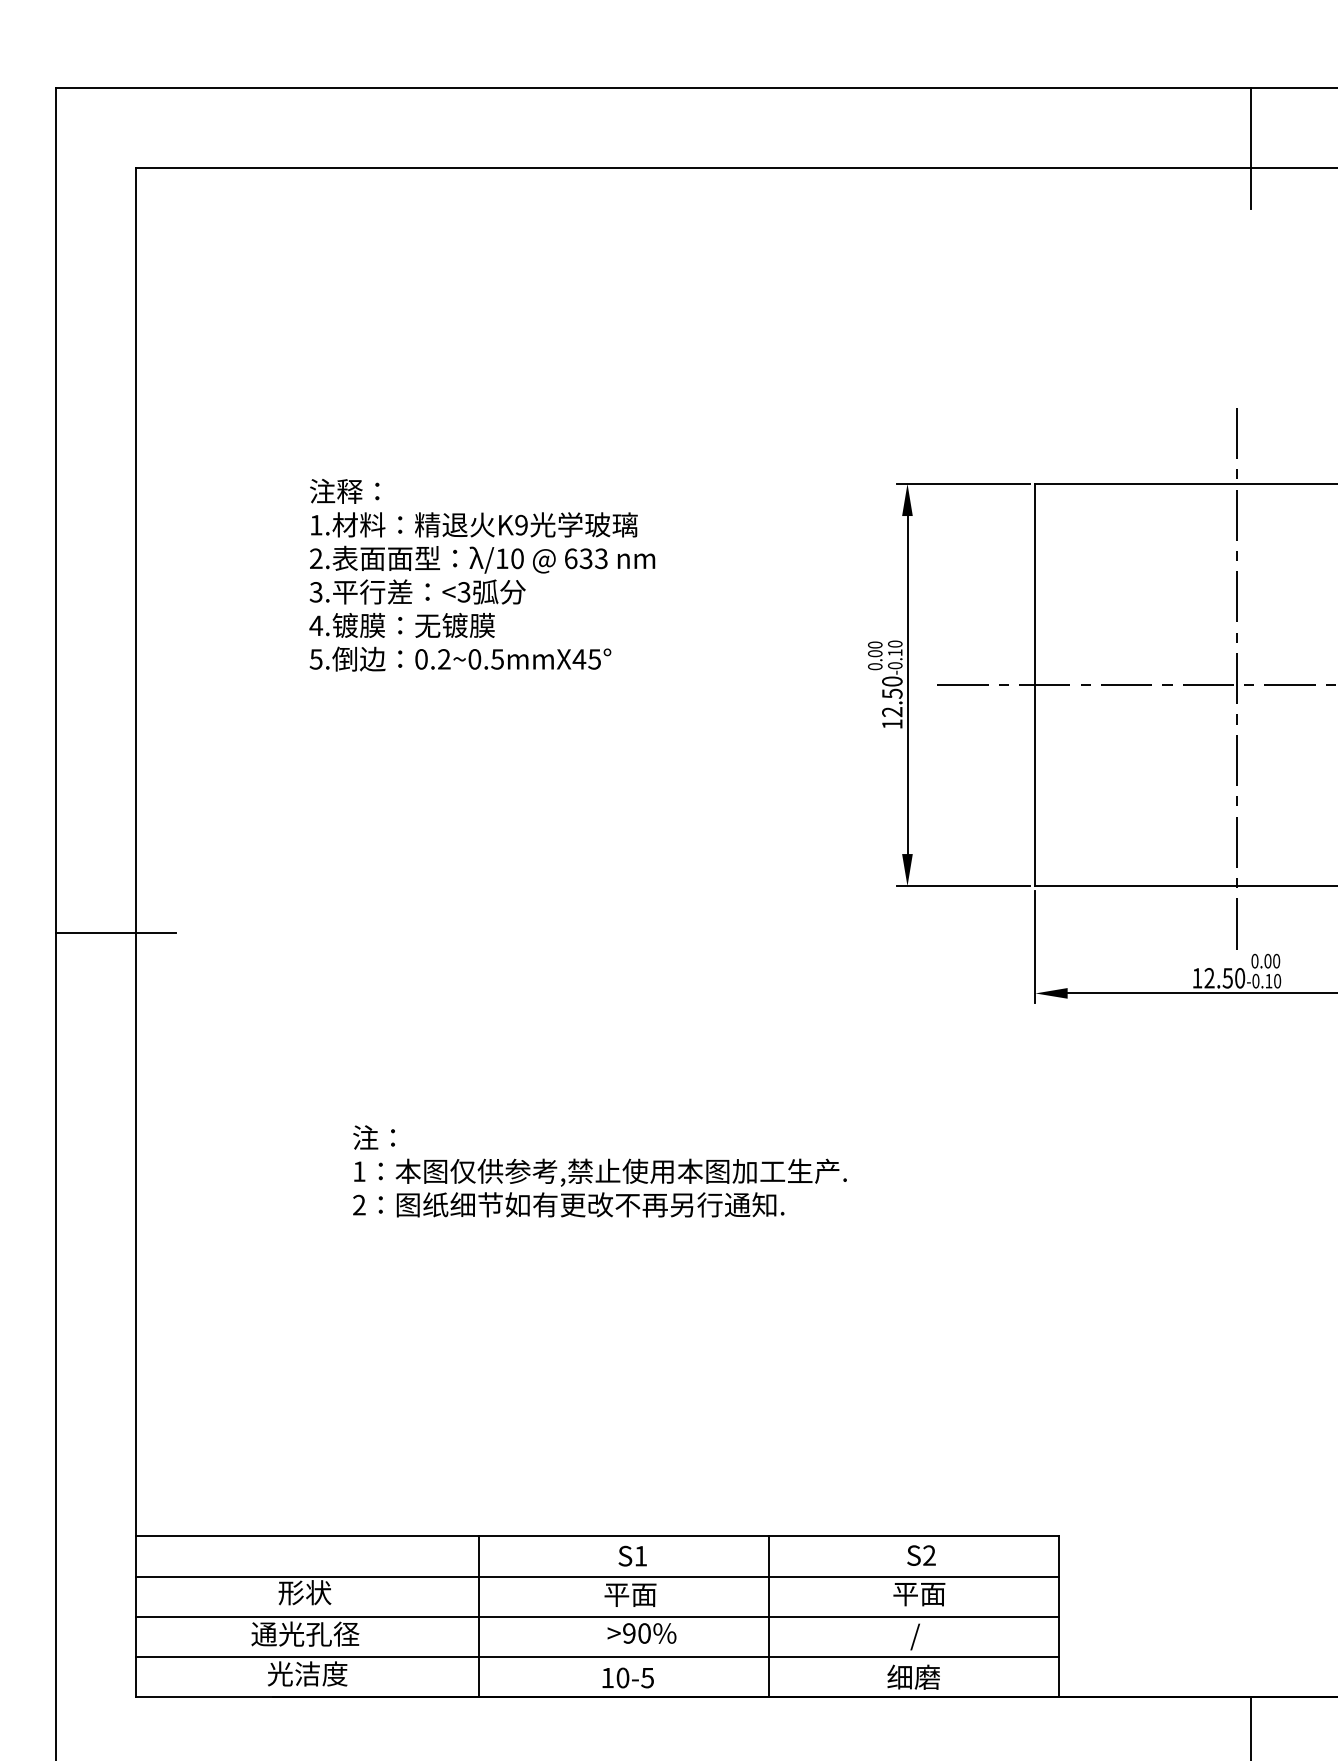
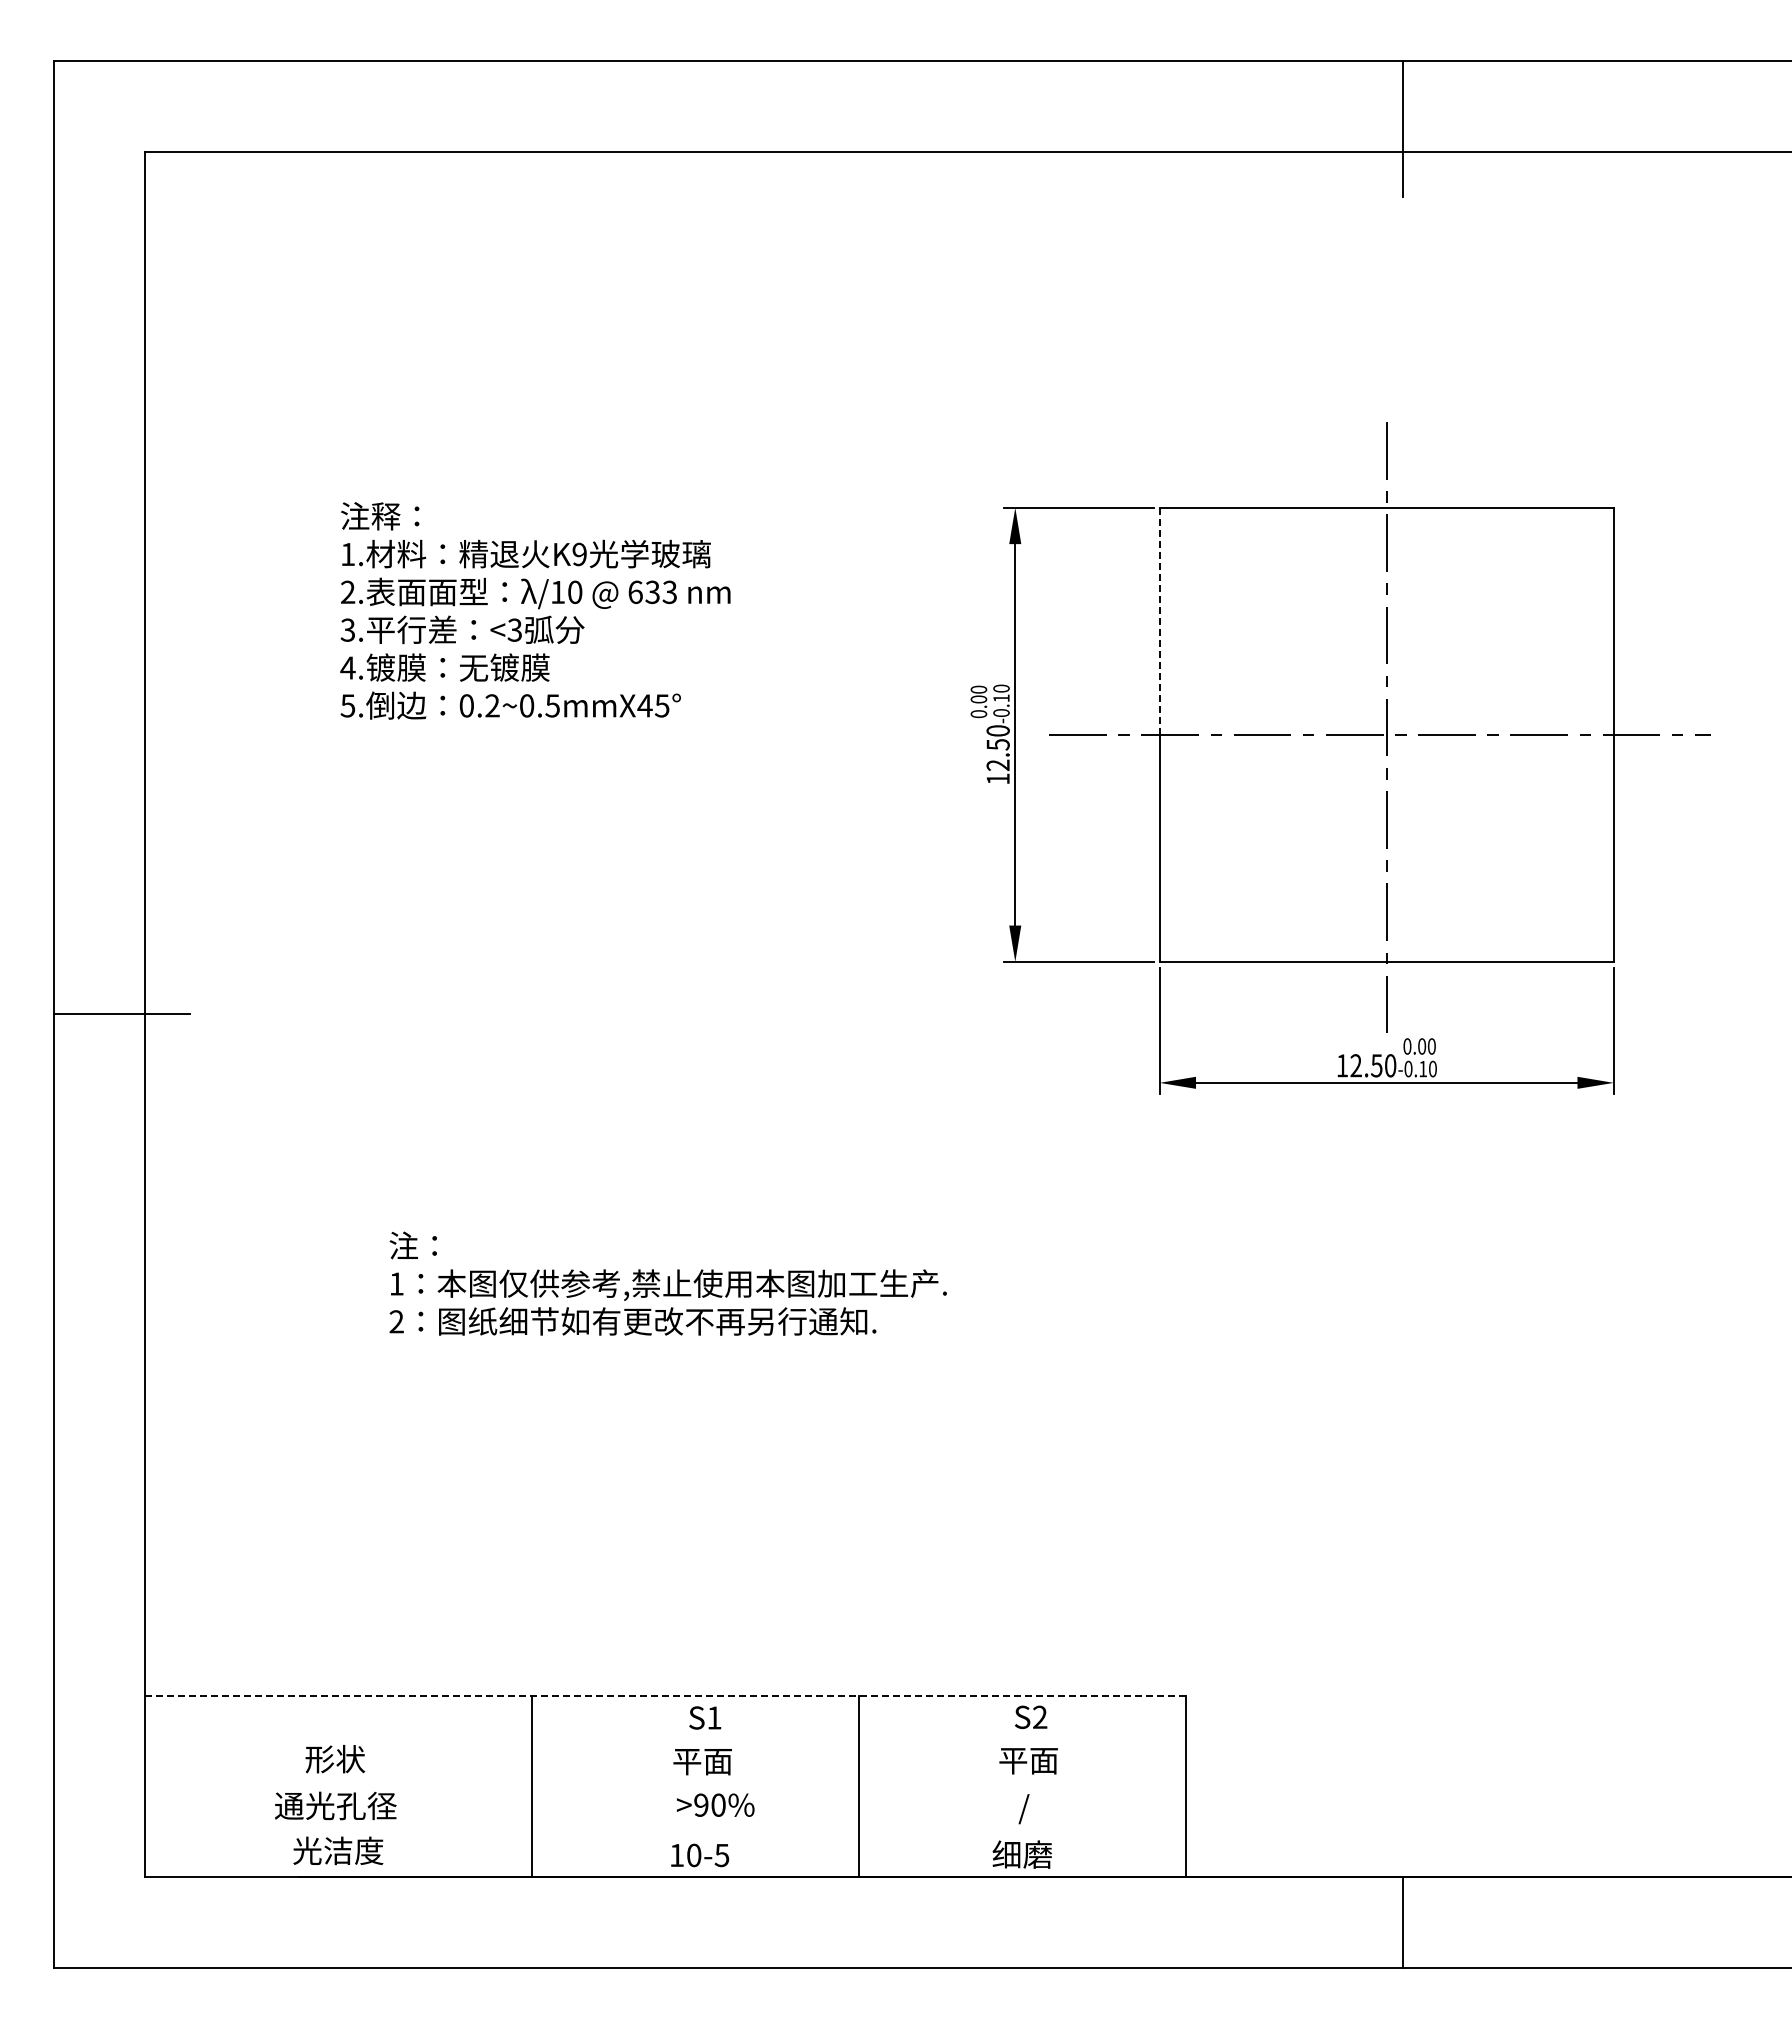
line: (1035, 584) -> (1159, 621), solid -> dashed
line: (597, 1536) -> (665, 1695), solid -> dashed
line: (596, 1577) -> (664, 1741), removed
line: (596, 1616) -> (664, 1786), removed
line: (596, 1656) -> (664, 1831), removed

